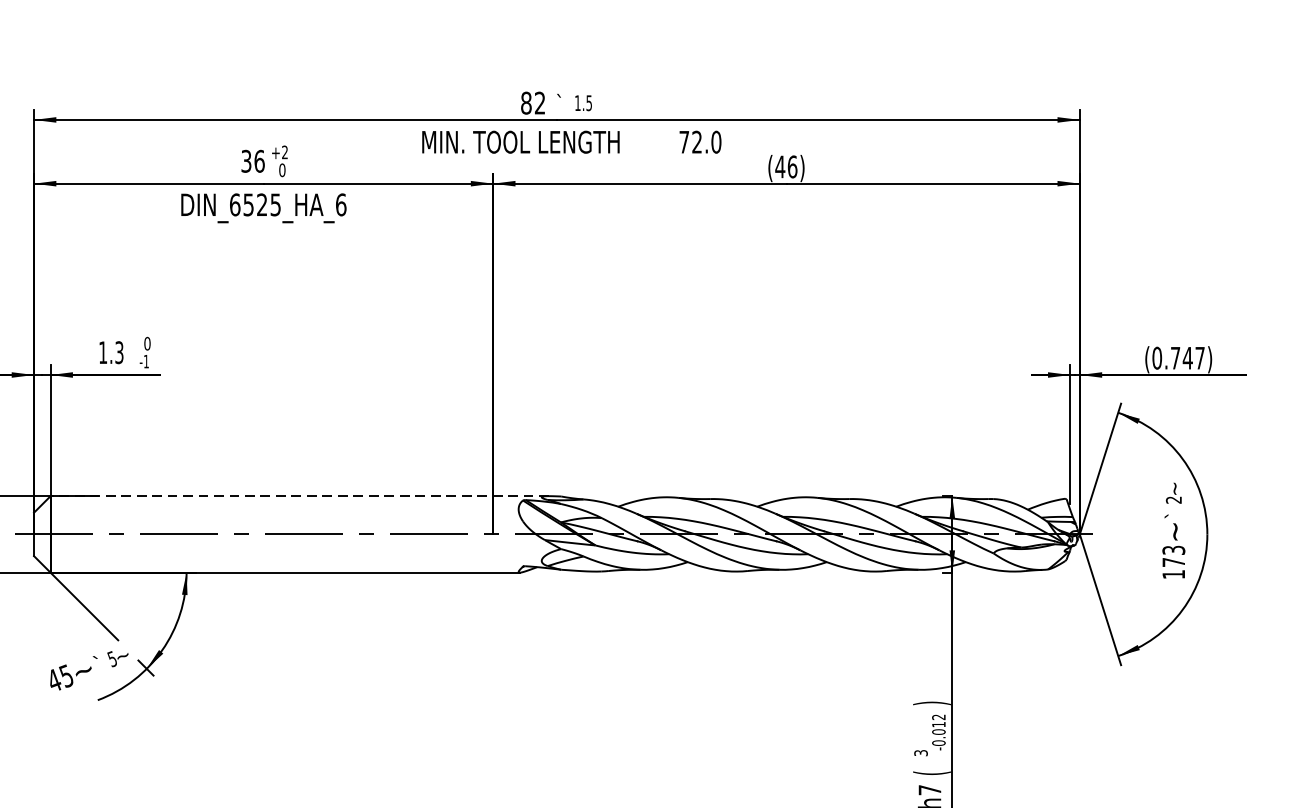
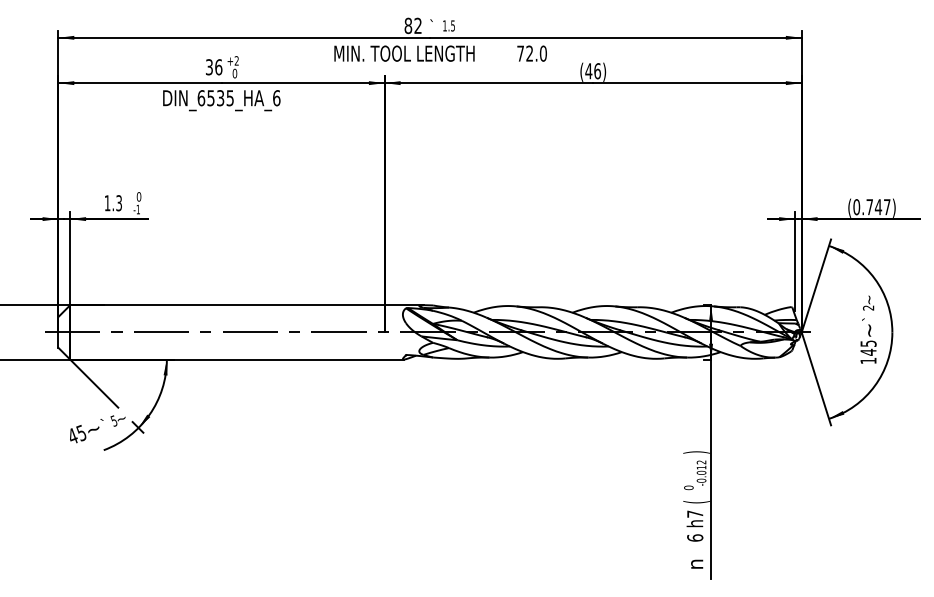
text: (262, 205) -> (220, 98), DIN_6525_HA_6 -> DIN_6535_HA_6
line: (298, 496) -> (246, 305), dashed -> solid
text: (1173, 555) -> (868, 347), 173 -> 145
text: (920, 752) -> (688, 487), 3 -> 0

